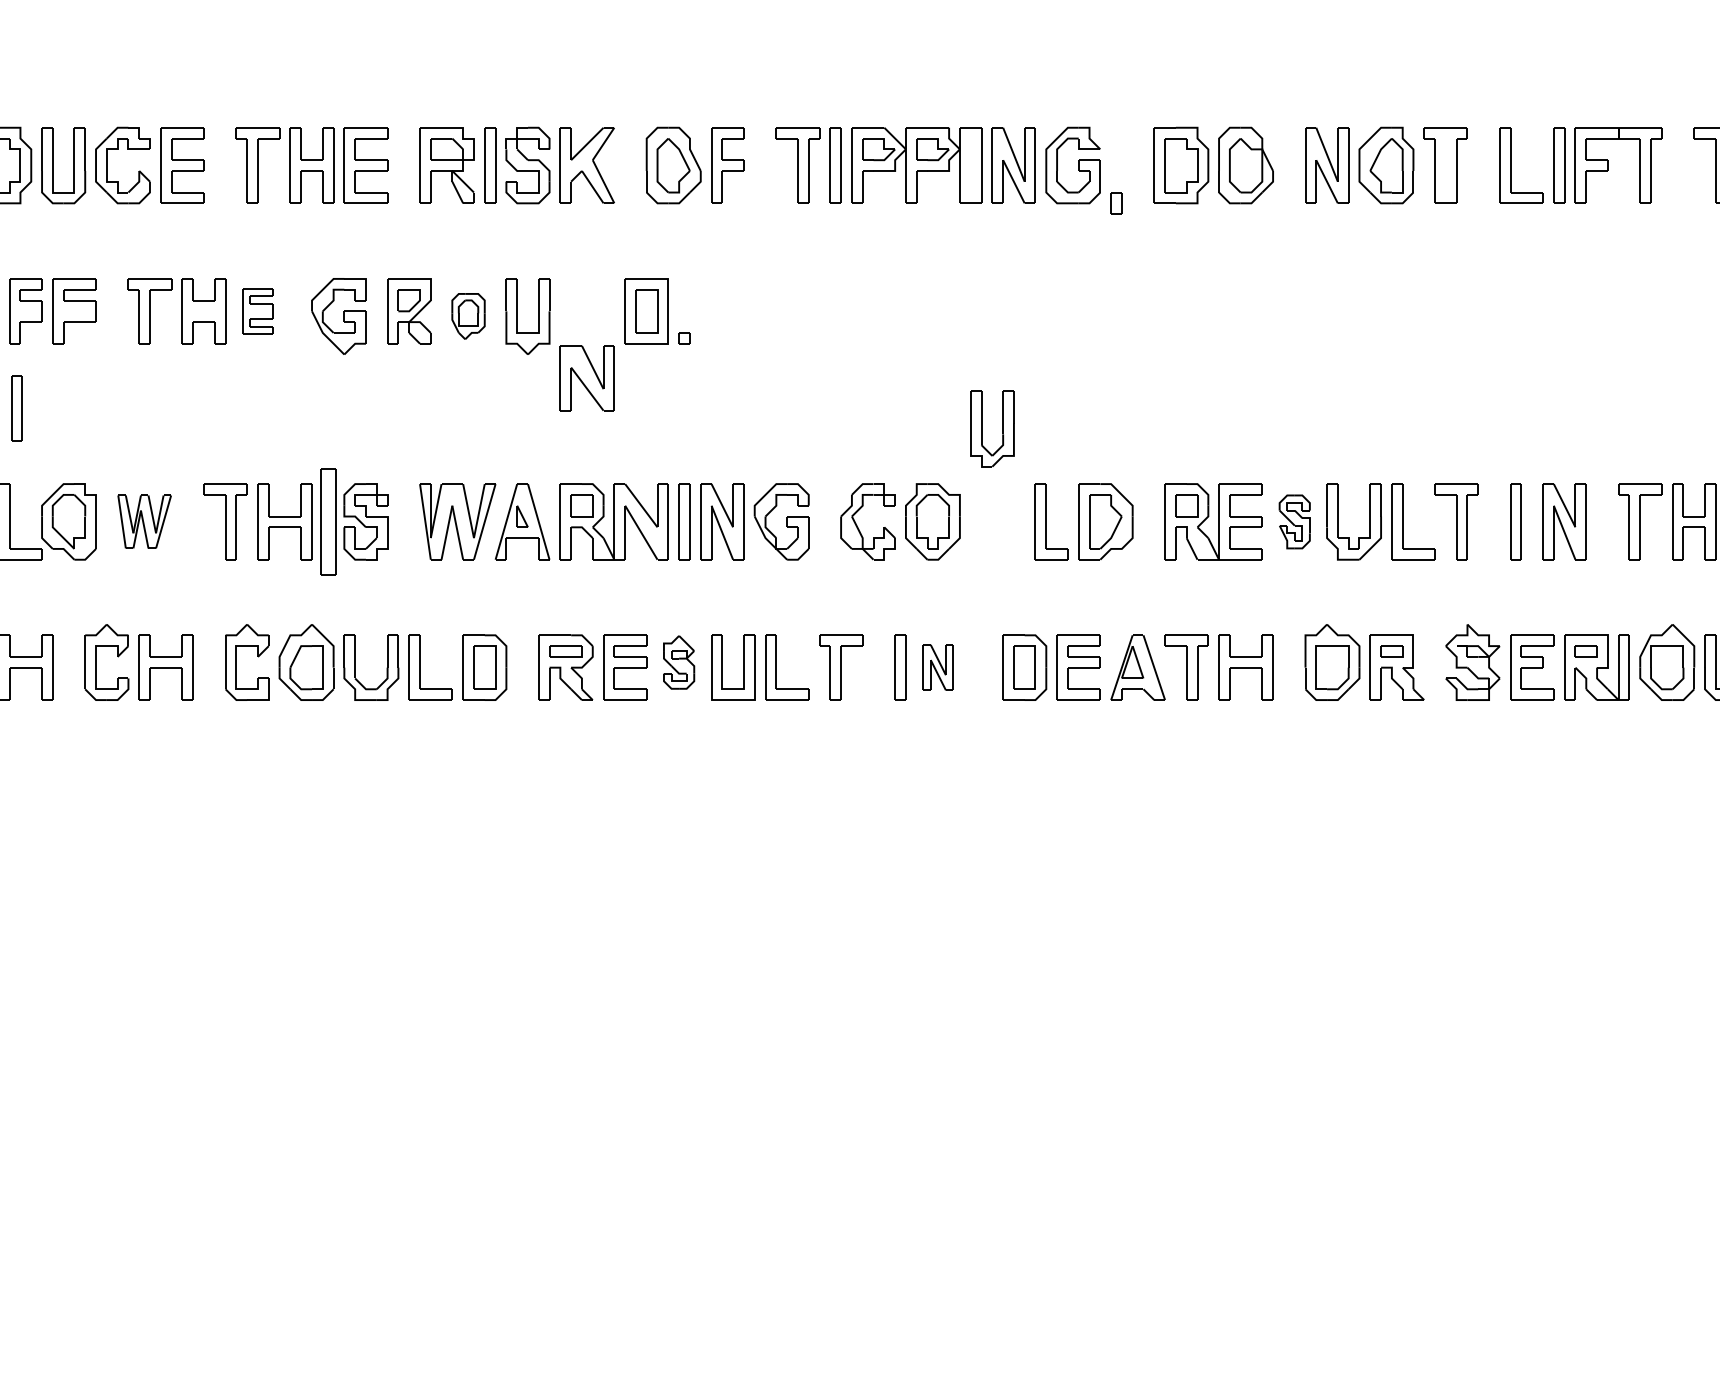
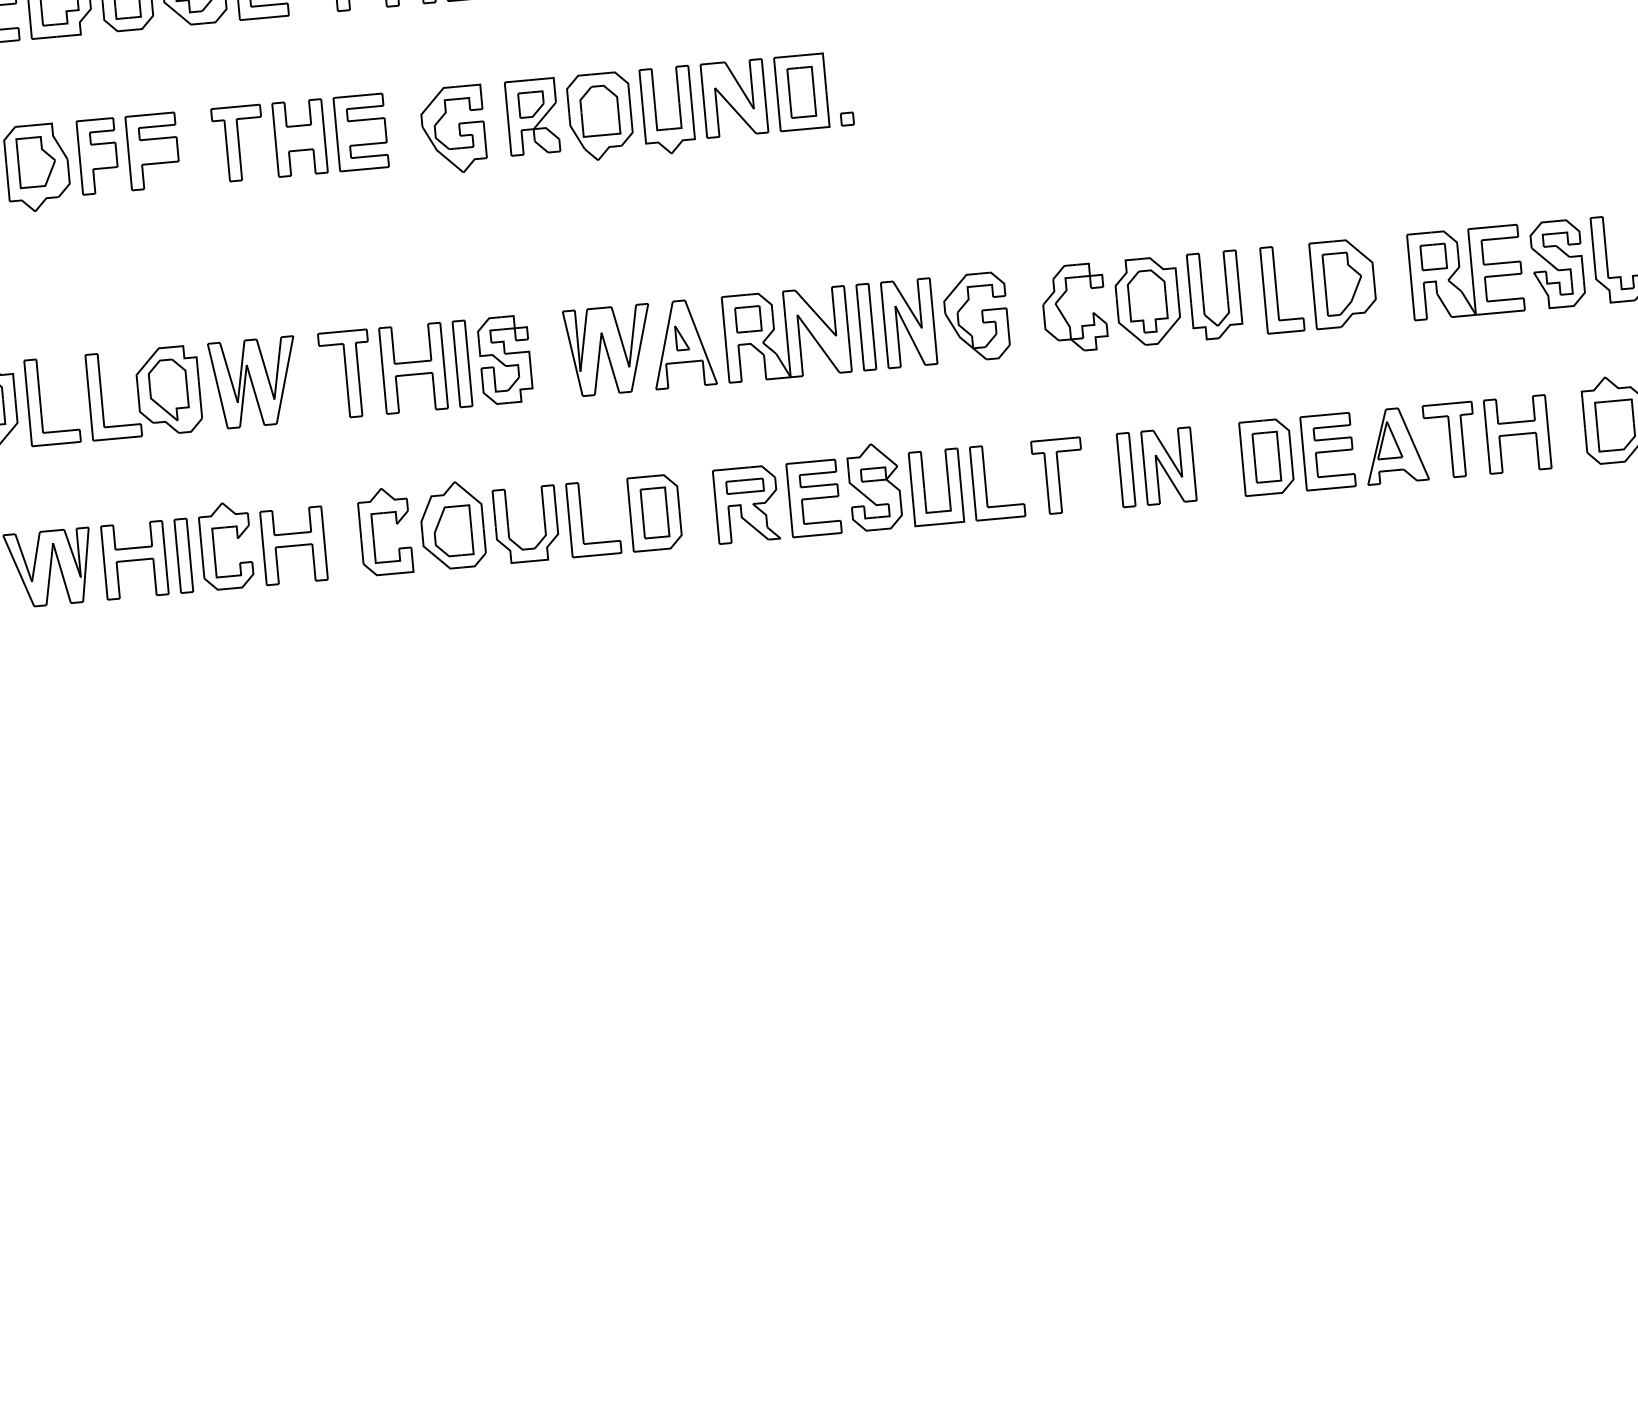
part: (257, 311) -> (360, 132), size x1.43
part: (468, 316) -> (600, 116), size x1.67
part: (586, 378) -> (733, 98), moved
part: (16, 408) -> (183, 555), moved
part: (982, 428) -> (1203, 295), moved
part: (144, 521) -> (254, 382), size x1.43
part: (328, 521) -> (462, 363), size x0.71
part: (1294, 521) -> (1557, 263), size x1.43
part: (678, 662) -> (873, 487), size x1.43
part: (938, 667) -> (1169, 465), size x1.43

